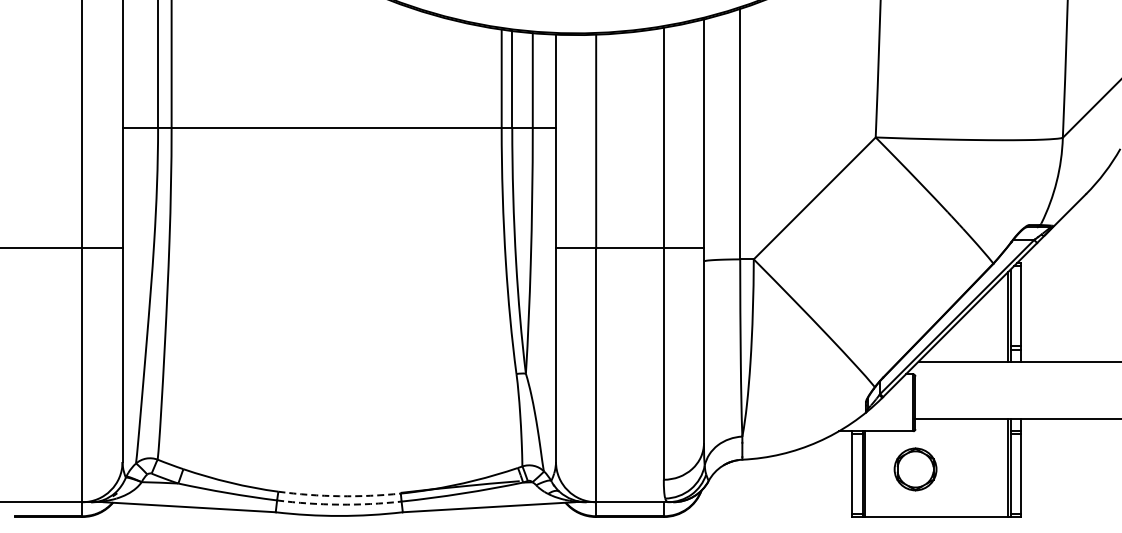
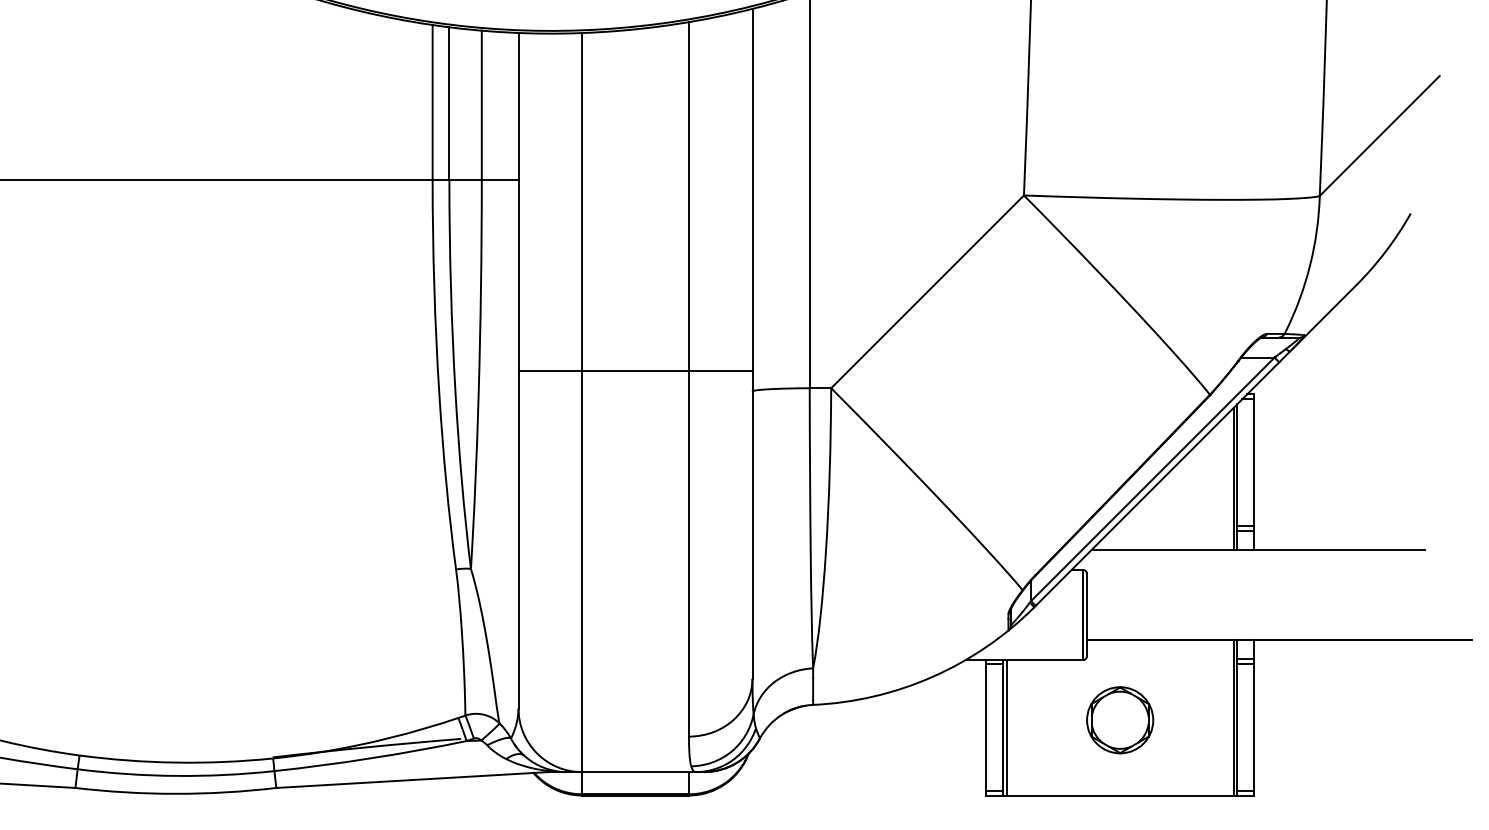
part: (915, 469) -> (1120, 720), moved
arc: (339, 496) -> (176, 763), dashed -> solid
arc: (339, 504) -> (176, 775), dashed -> solid

